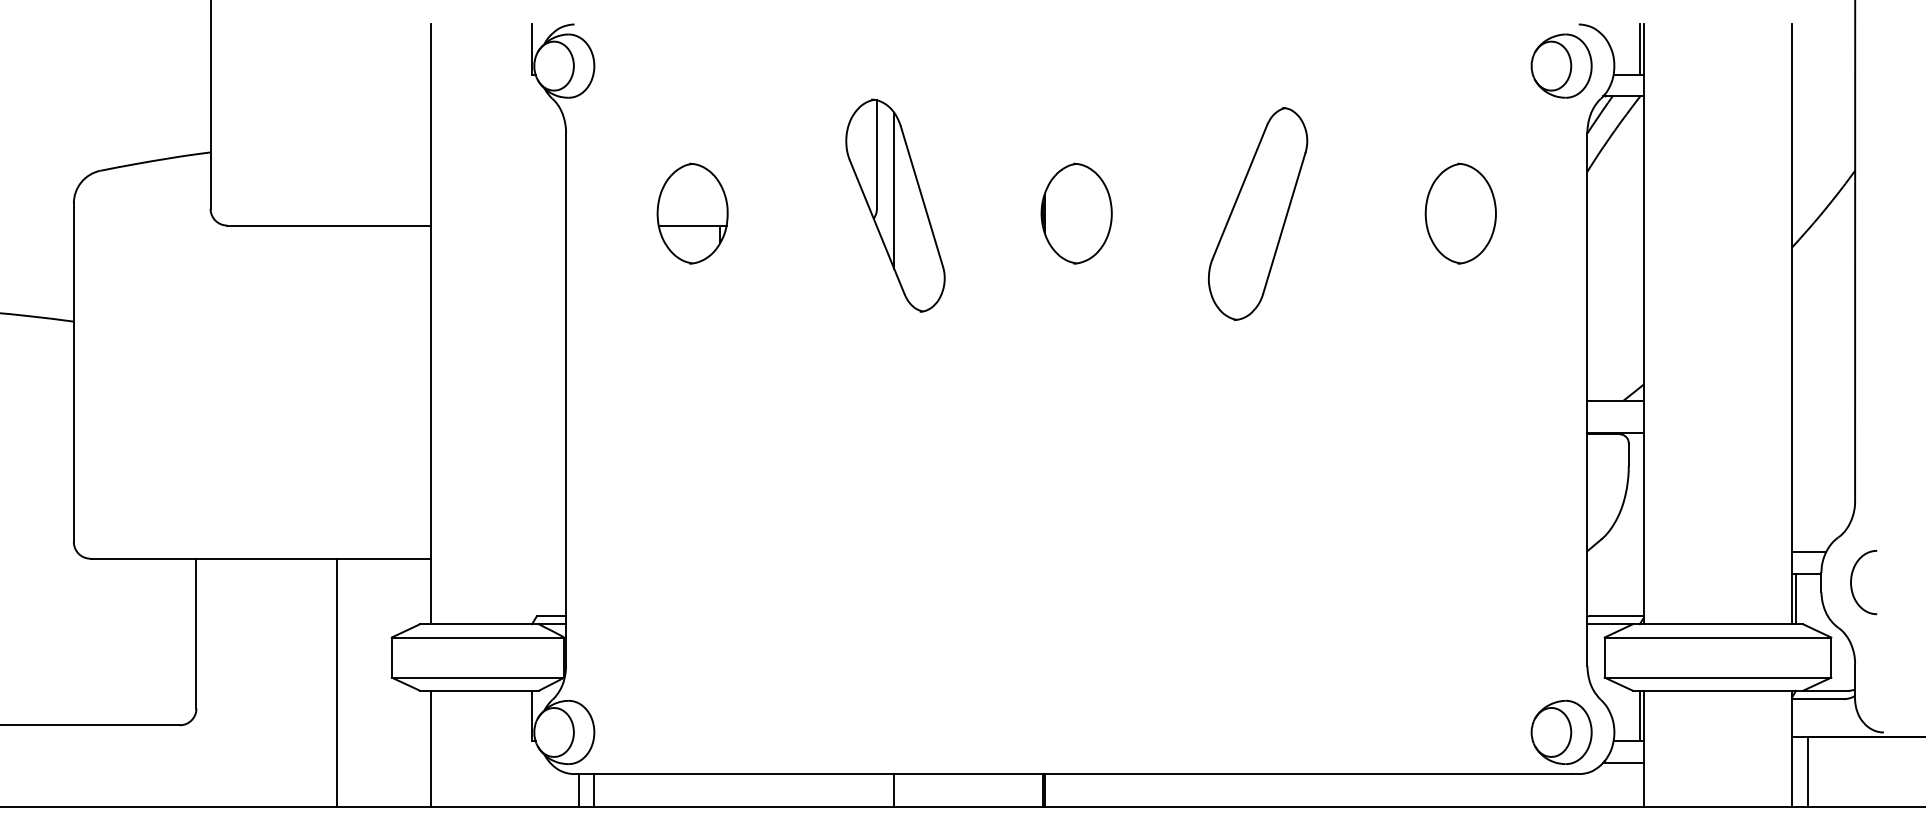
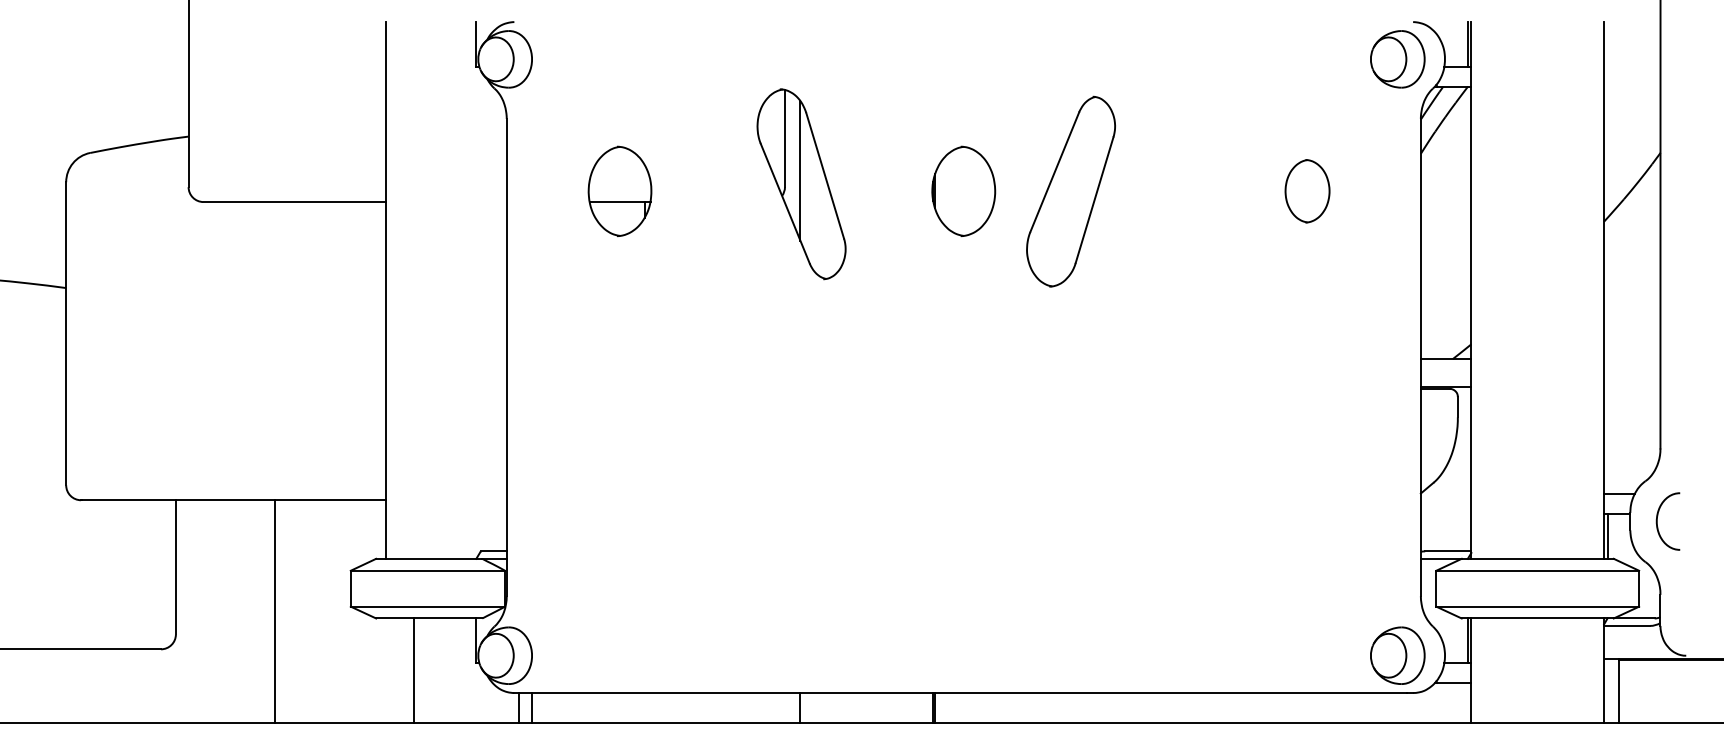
part: (1460, 212) -> (1307, 190), size x0.7
part: (1257, 213) -> (1070, 191), moved
line: (336, 683) -> (275, 611), moved
line: (430, 748) -> (413, 670), moved

